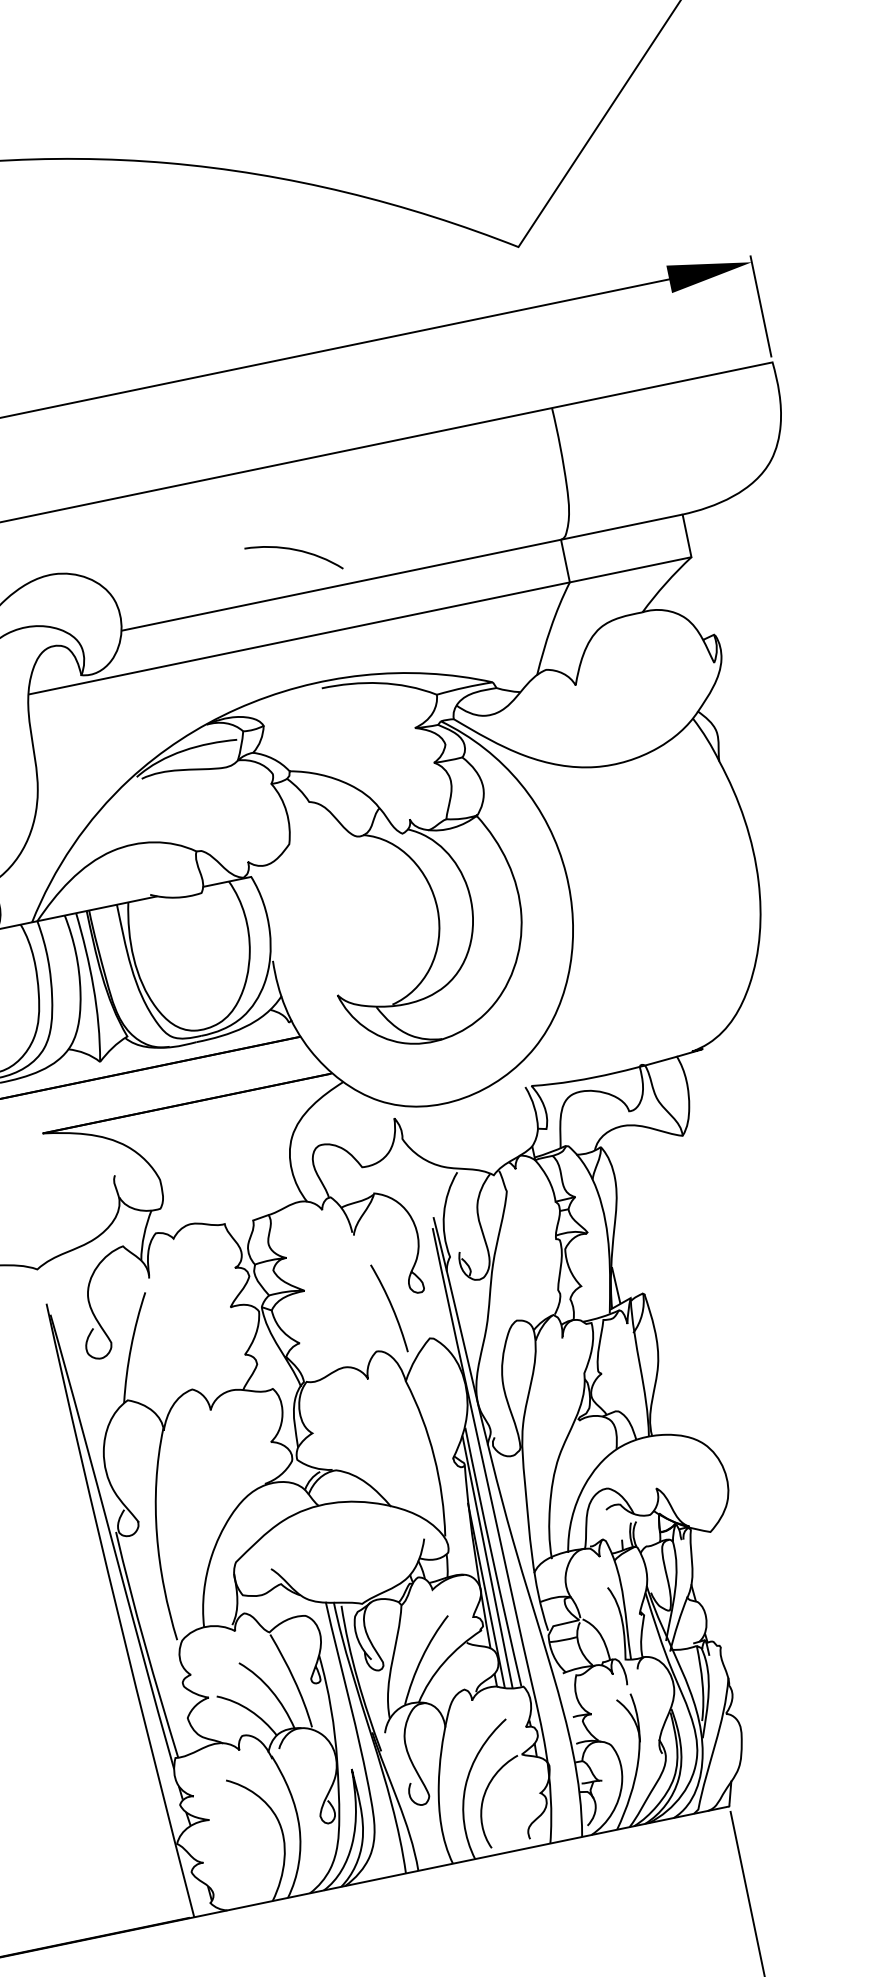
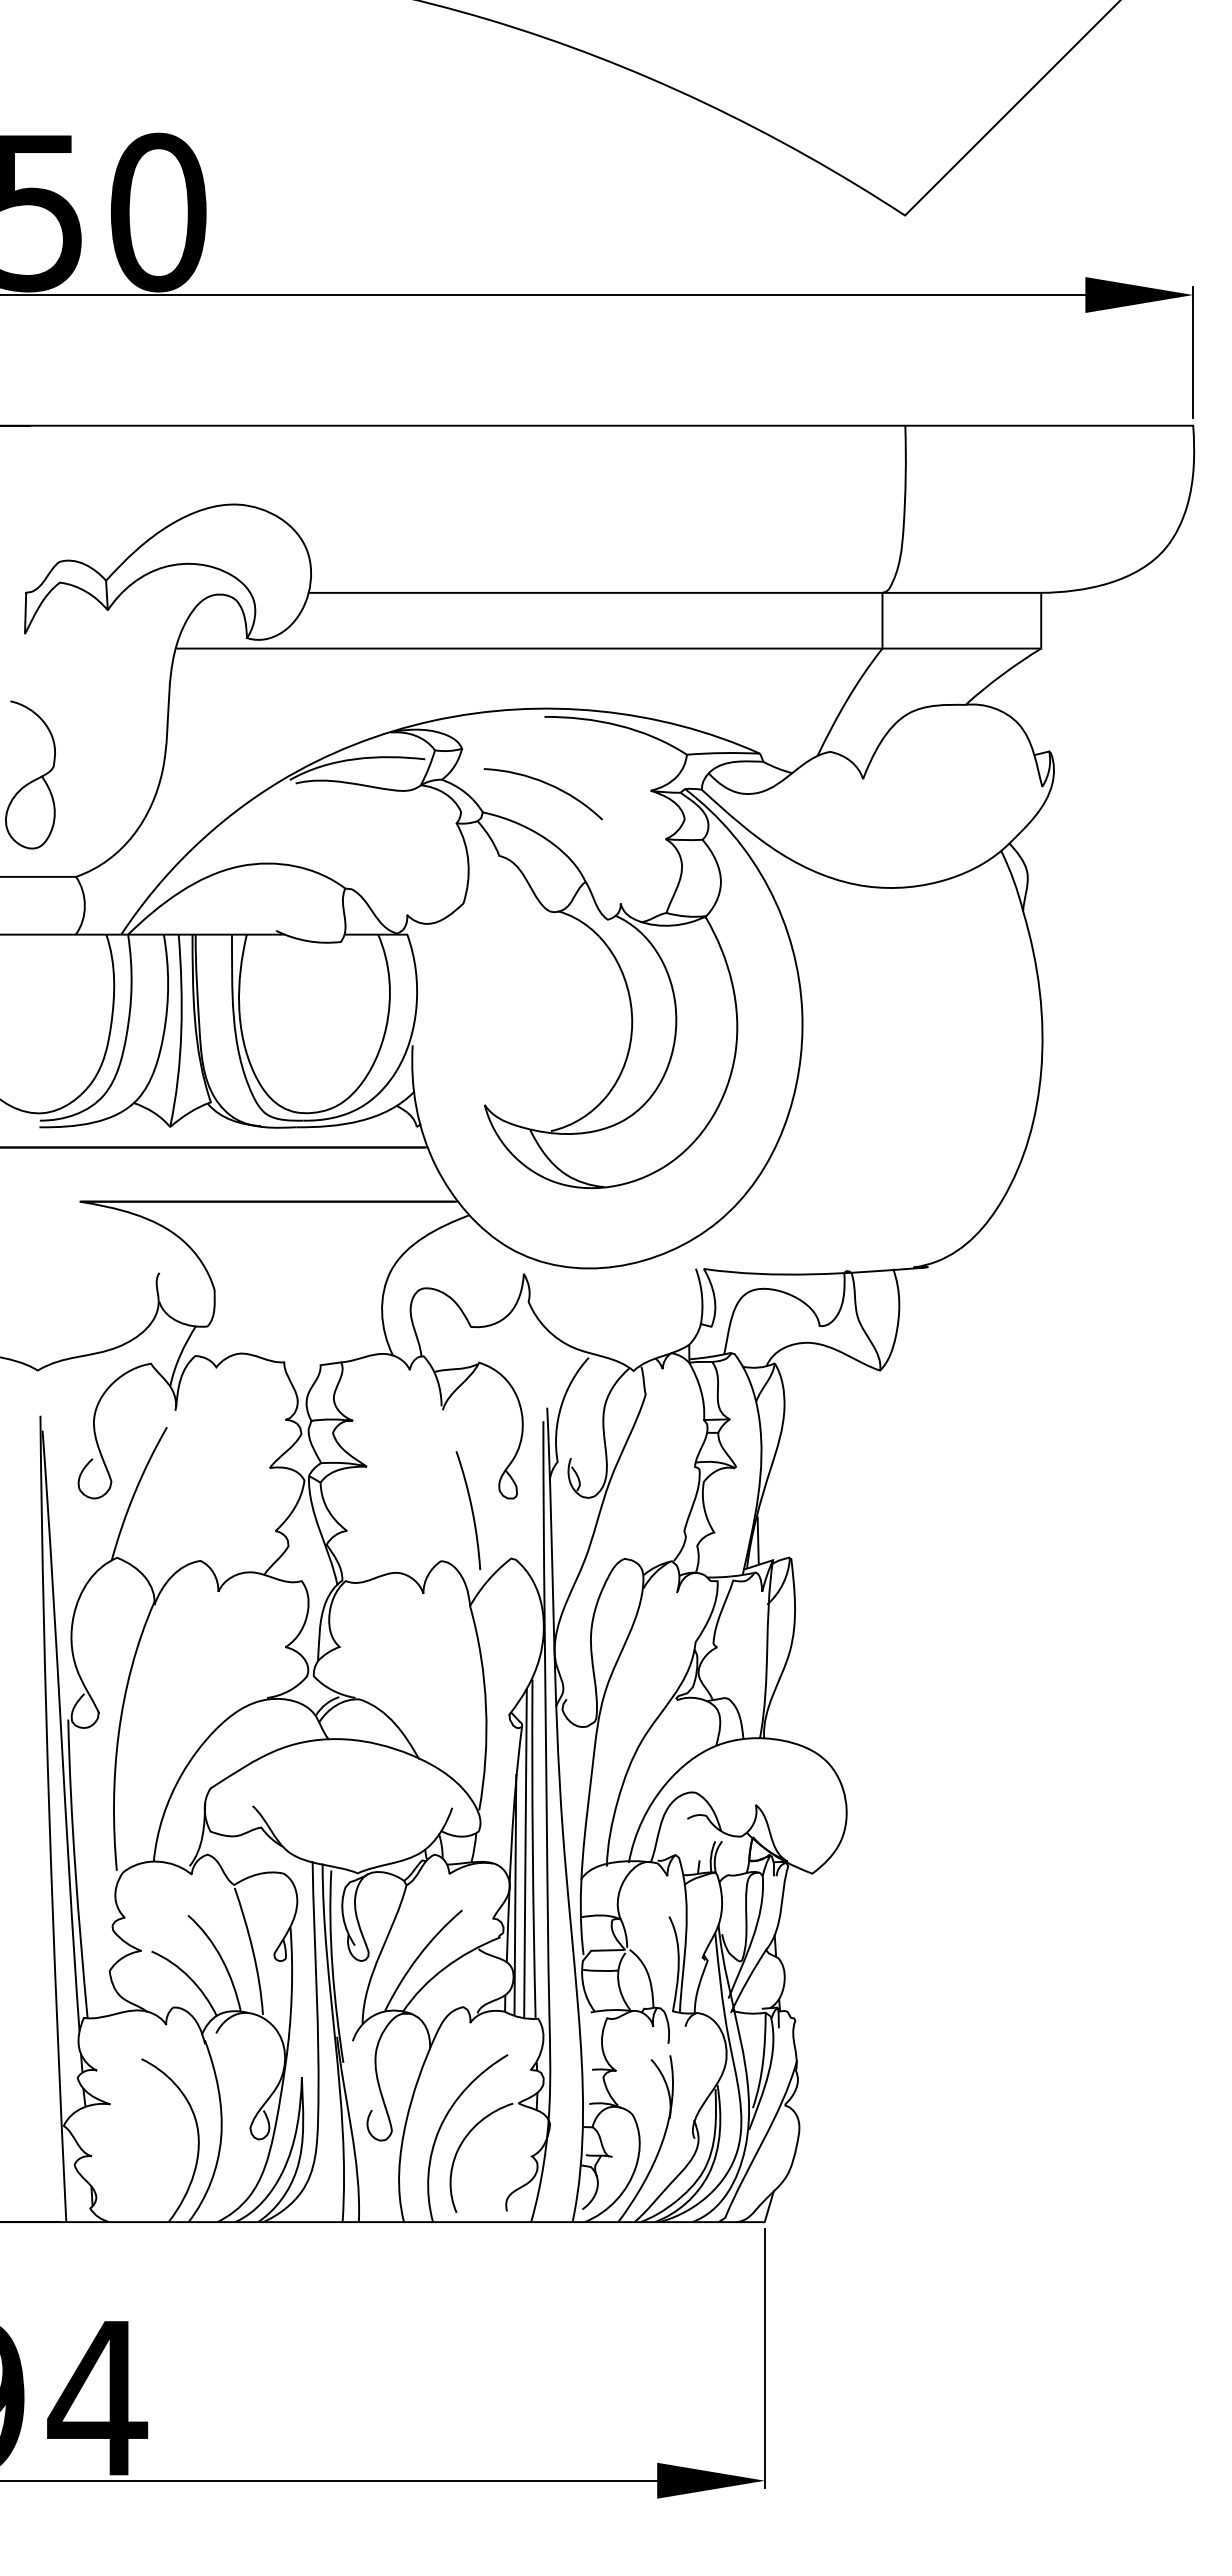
curve: (294, 550) -> (546, 784), moved

